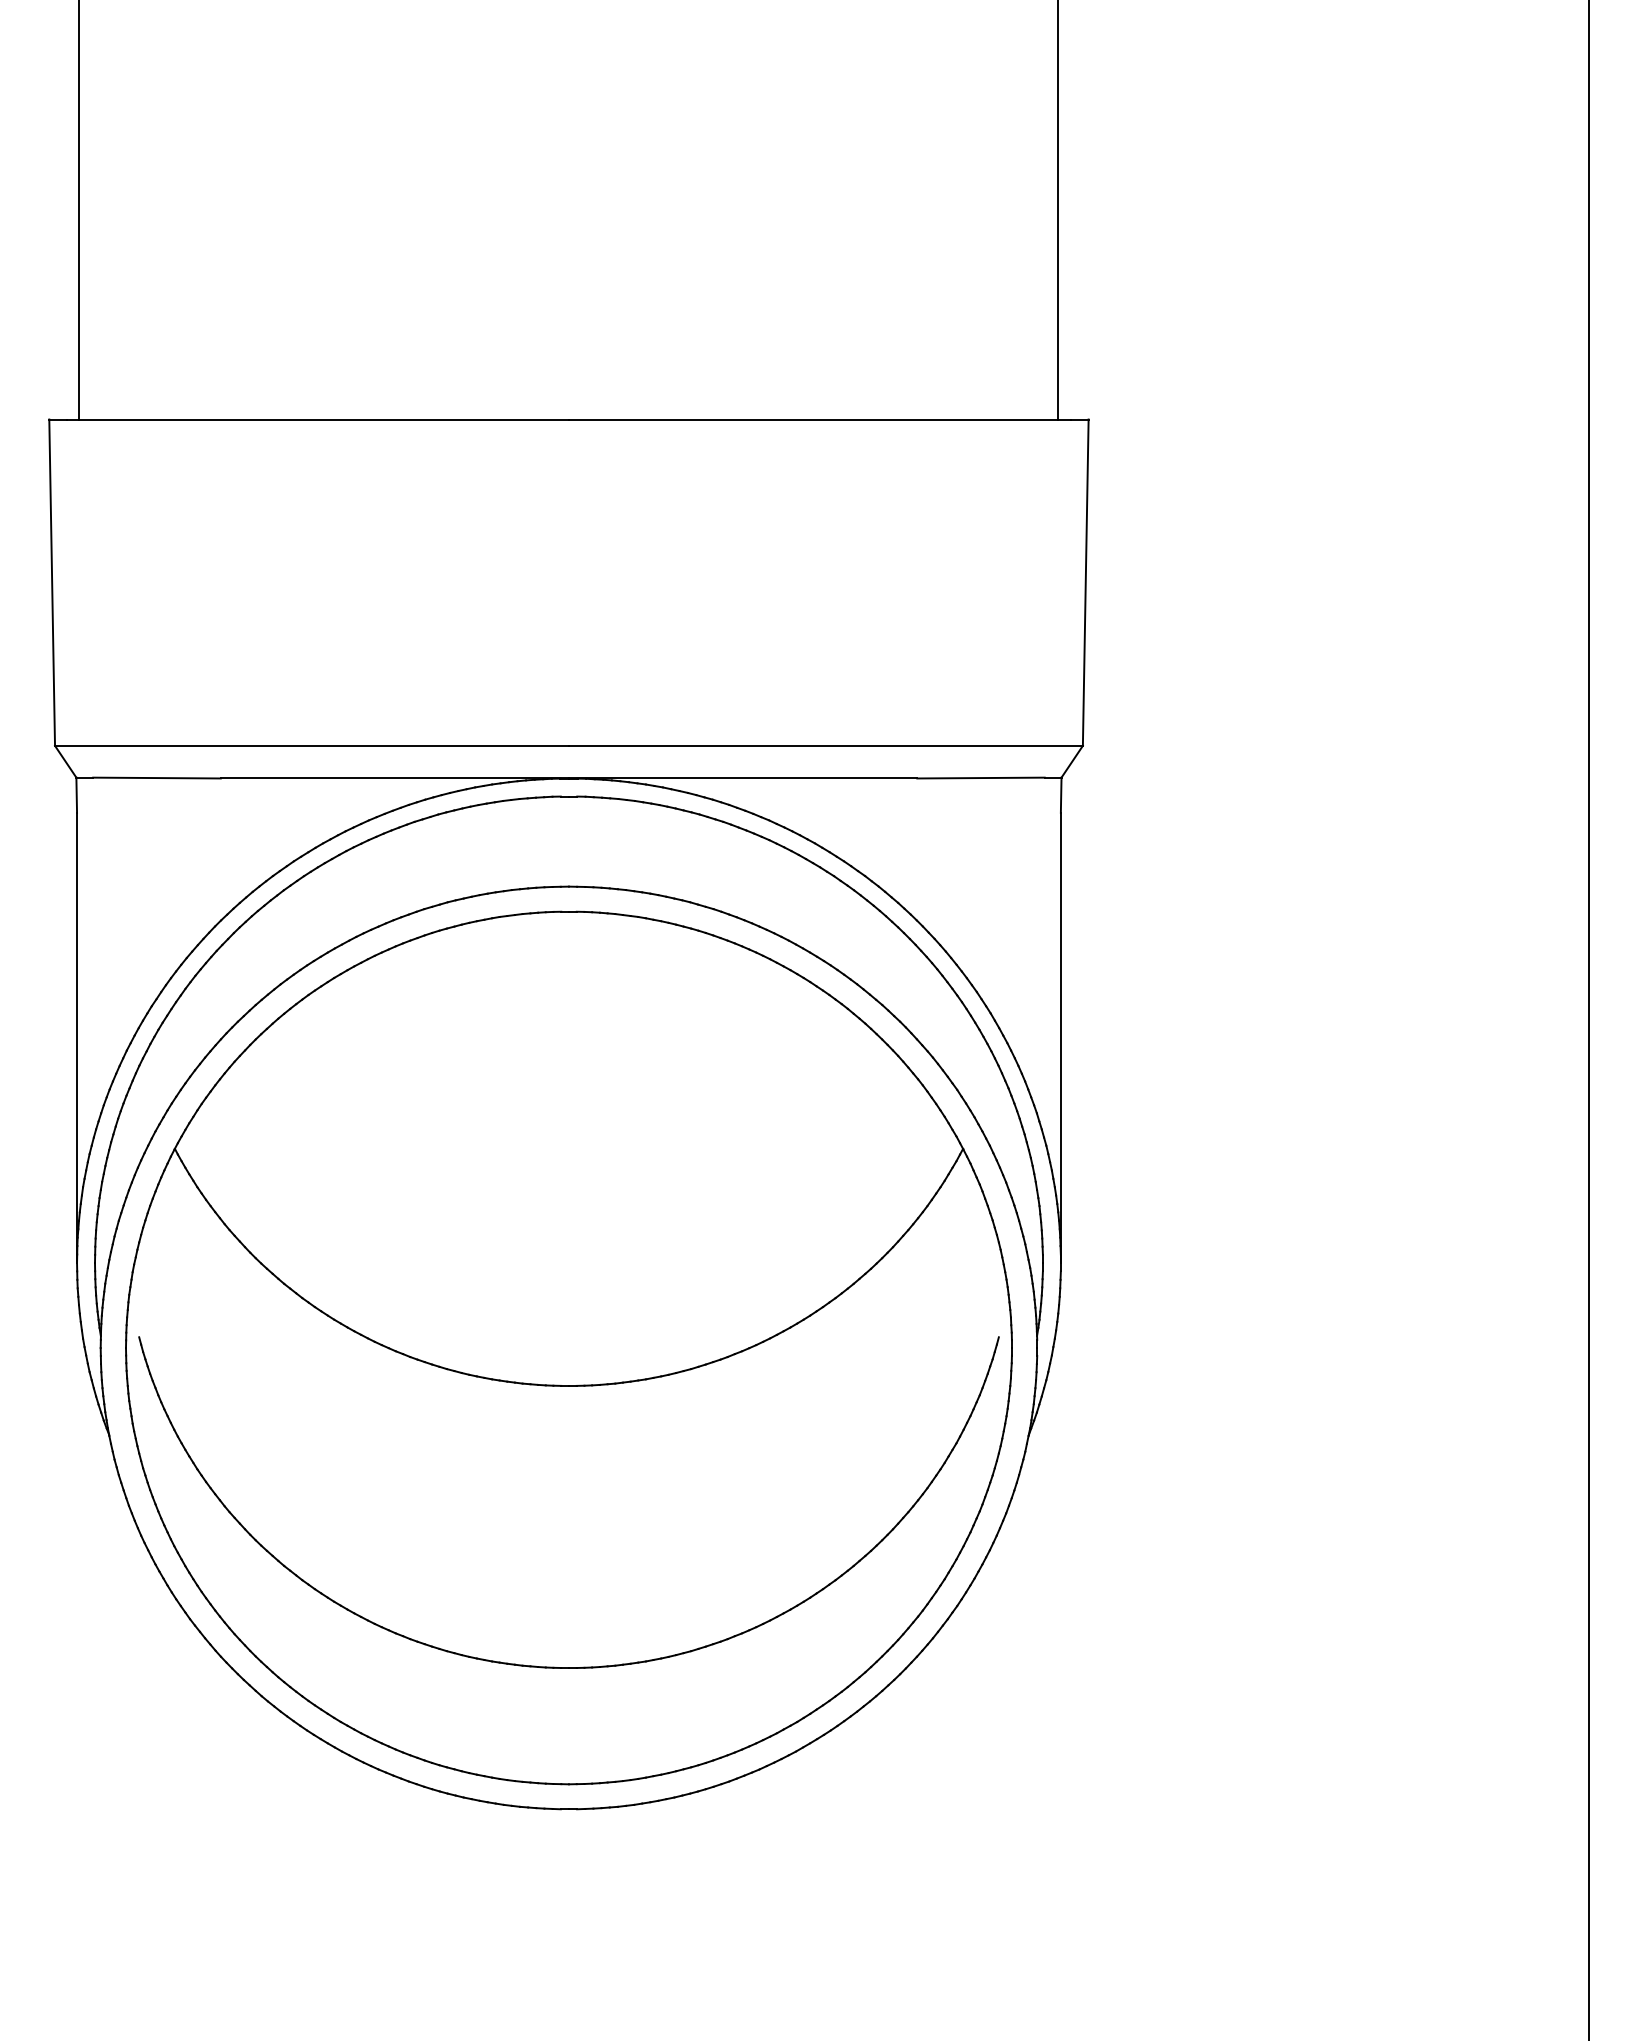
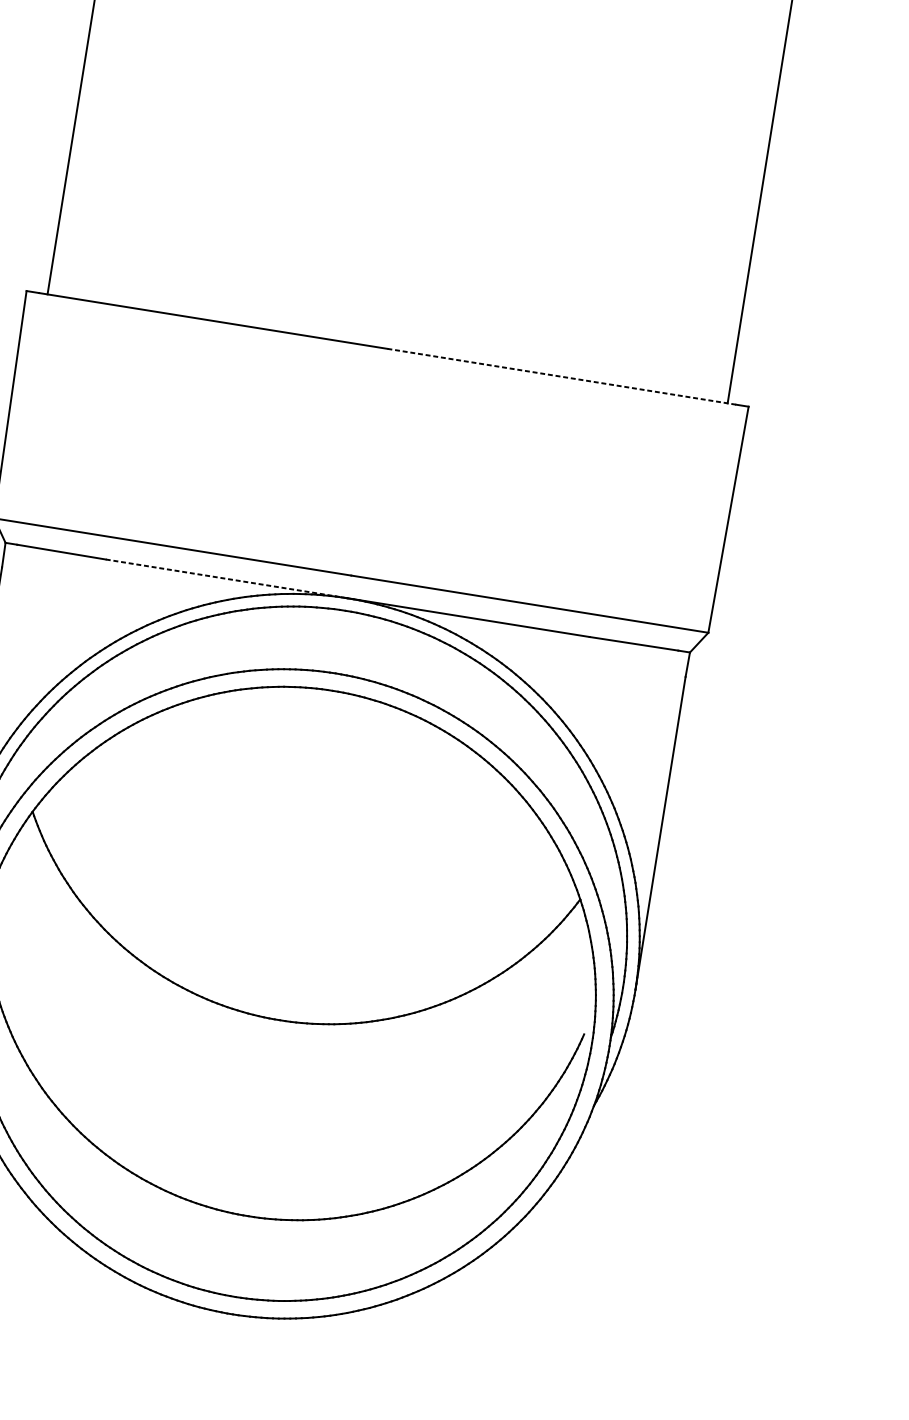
line: (819, 419) -> (561, 376), solid -> dashed
line: (395, 778) -> (227, 578), solid -> dashed

